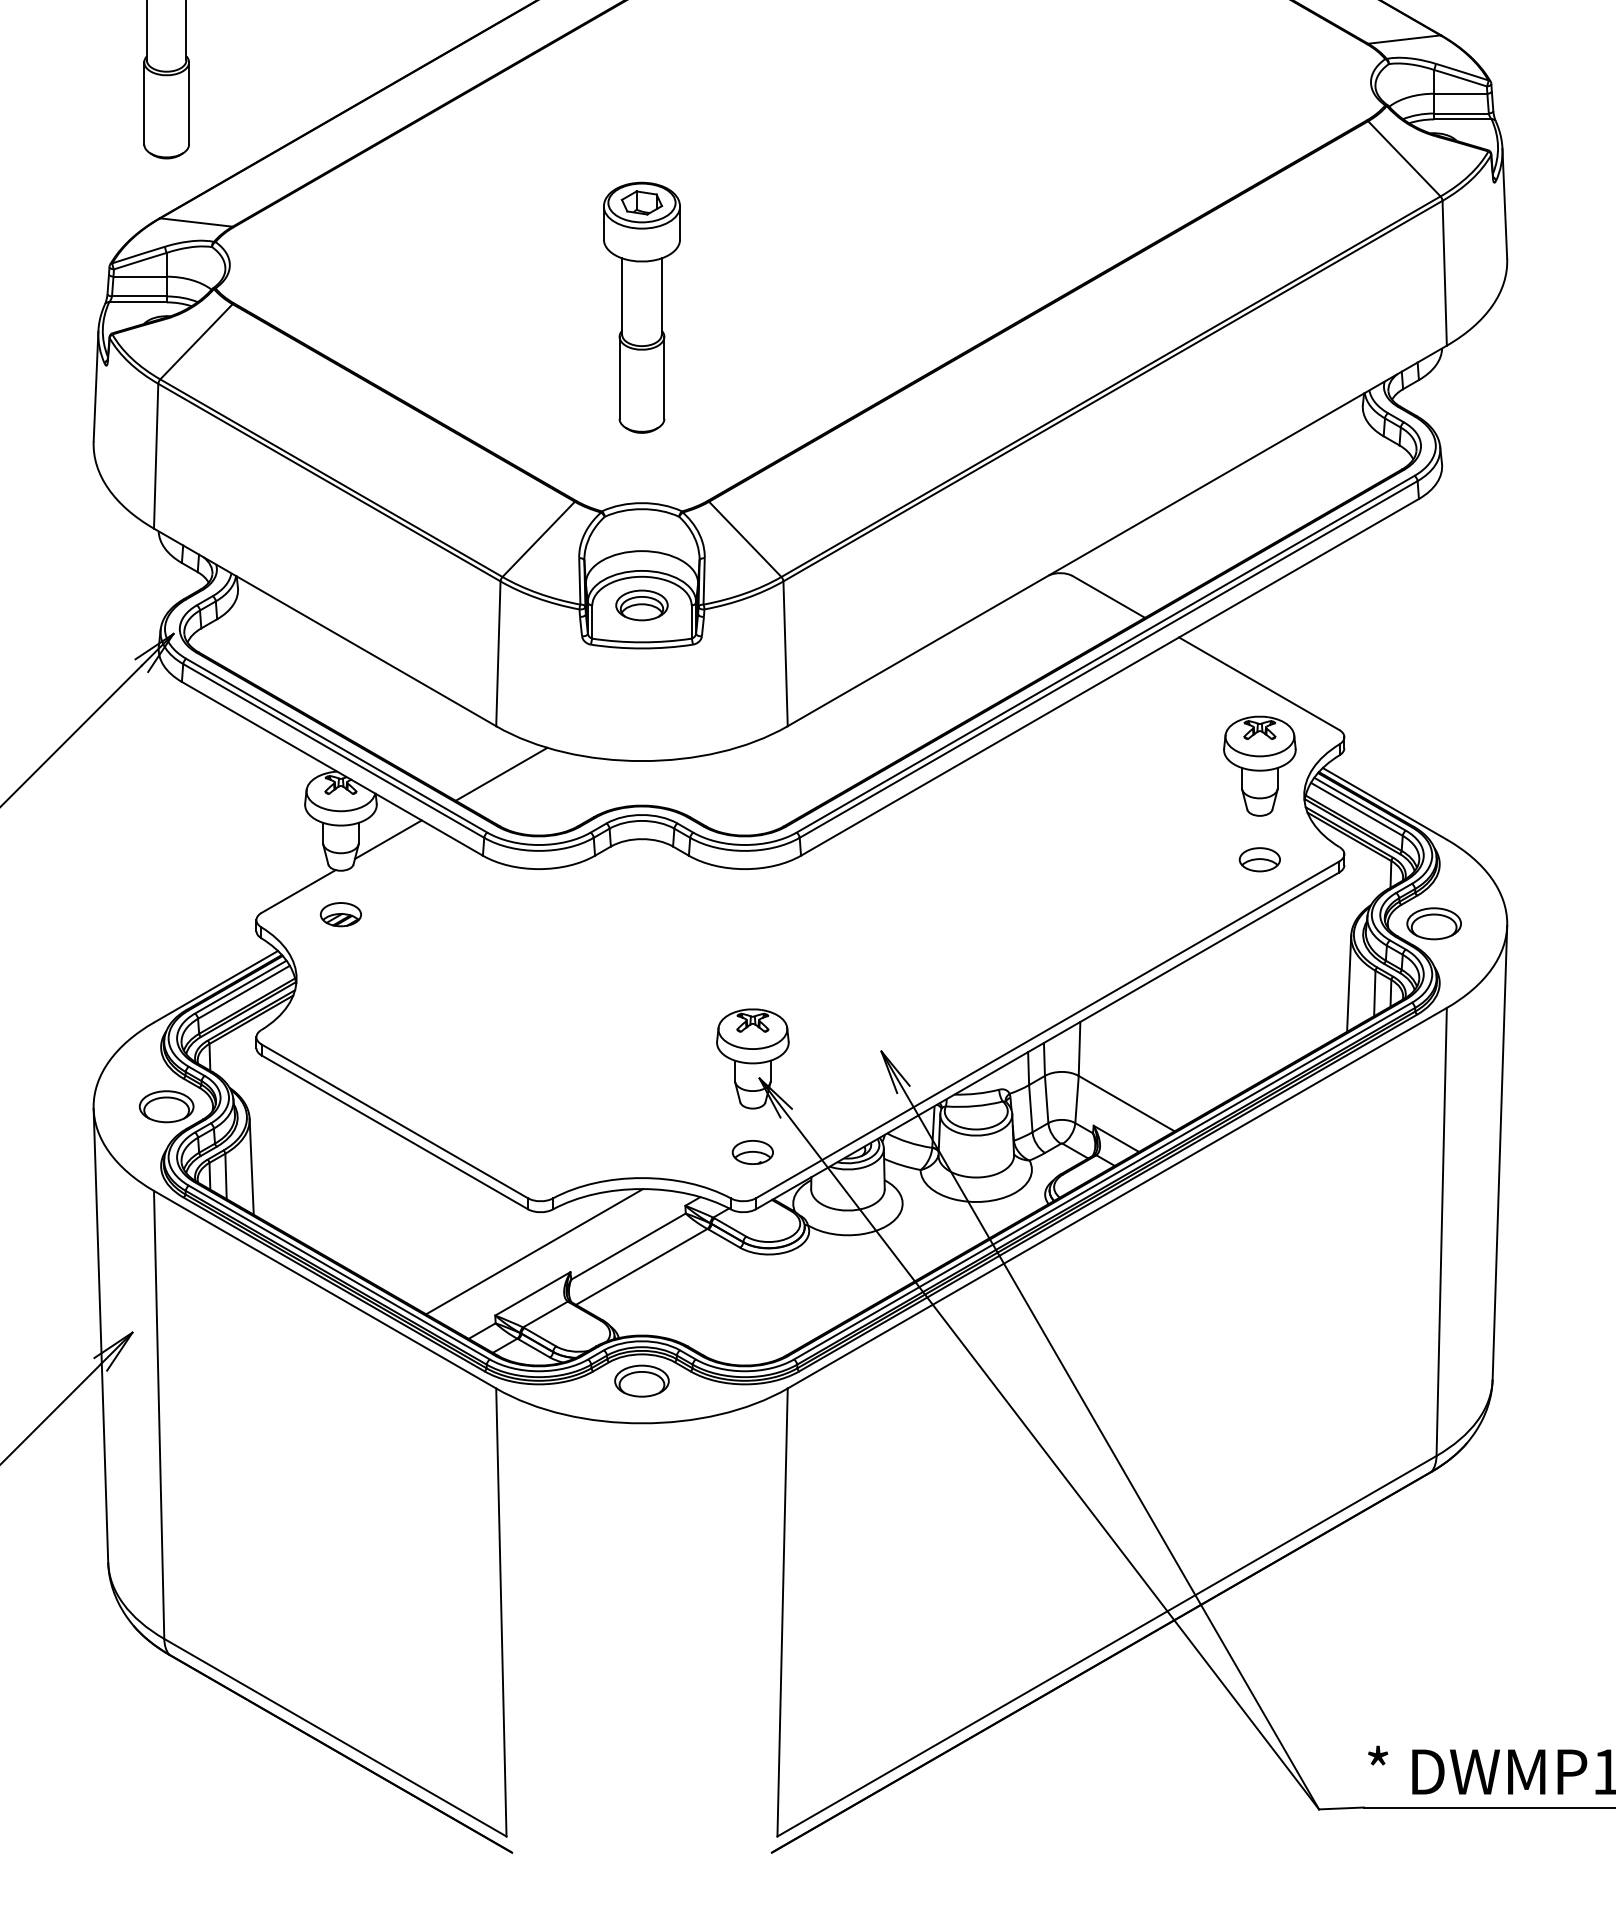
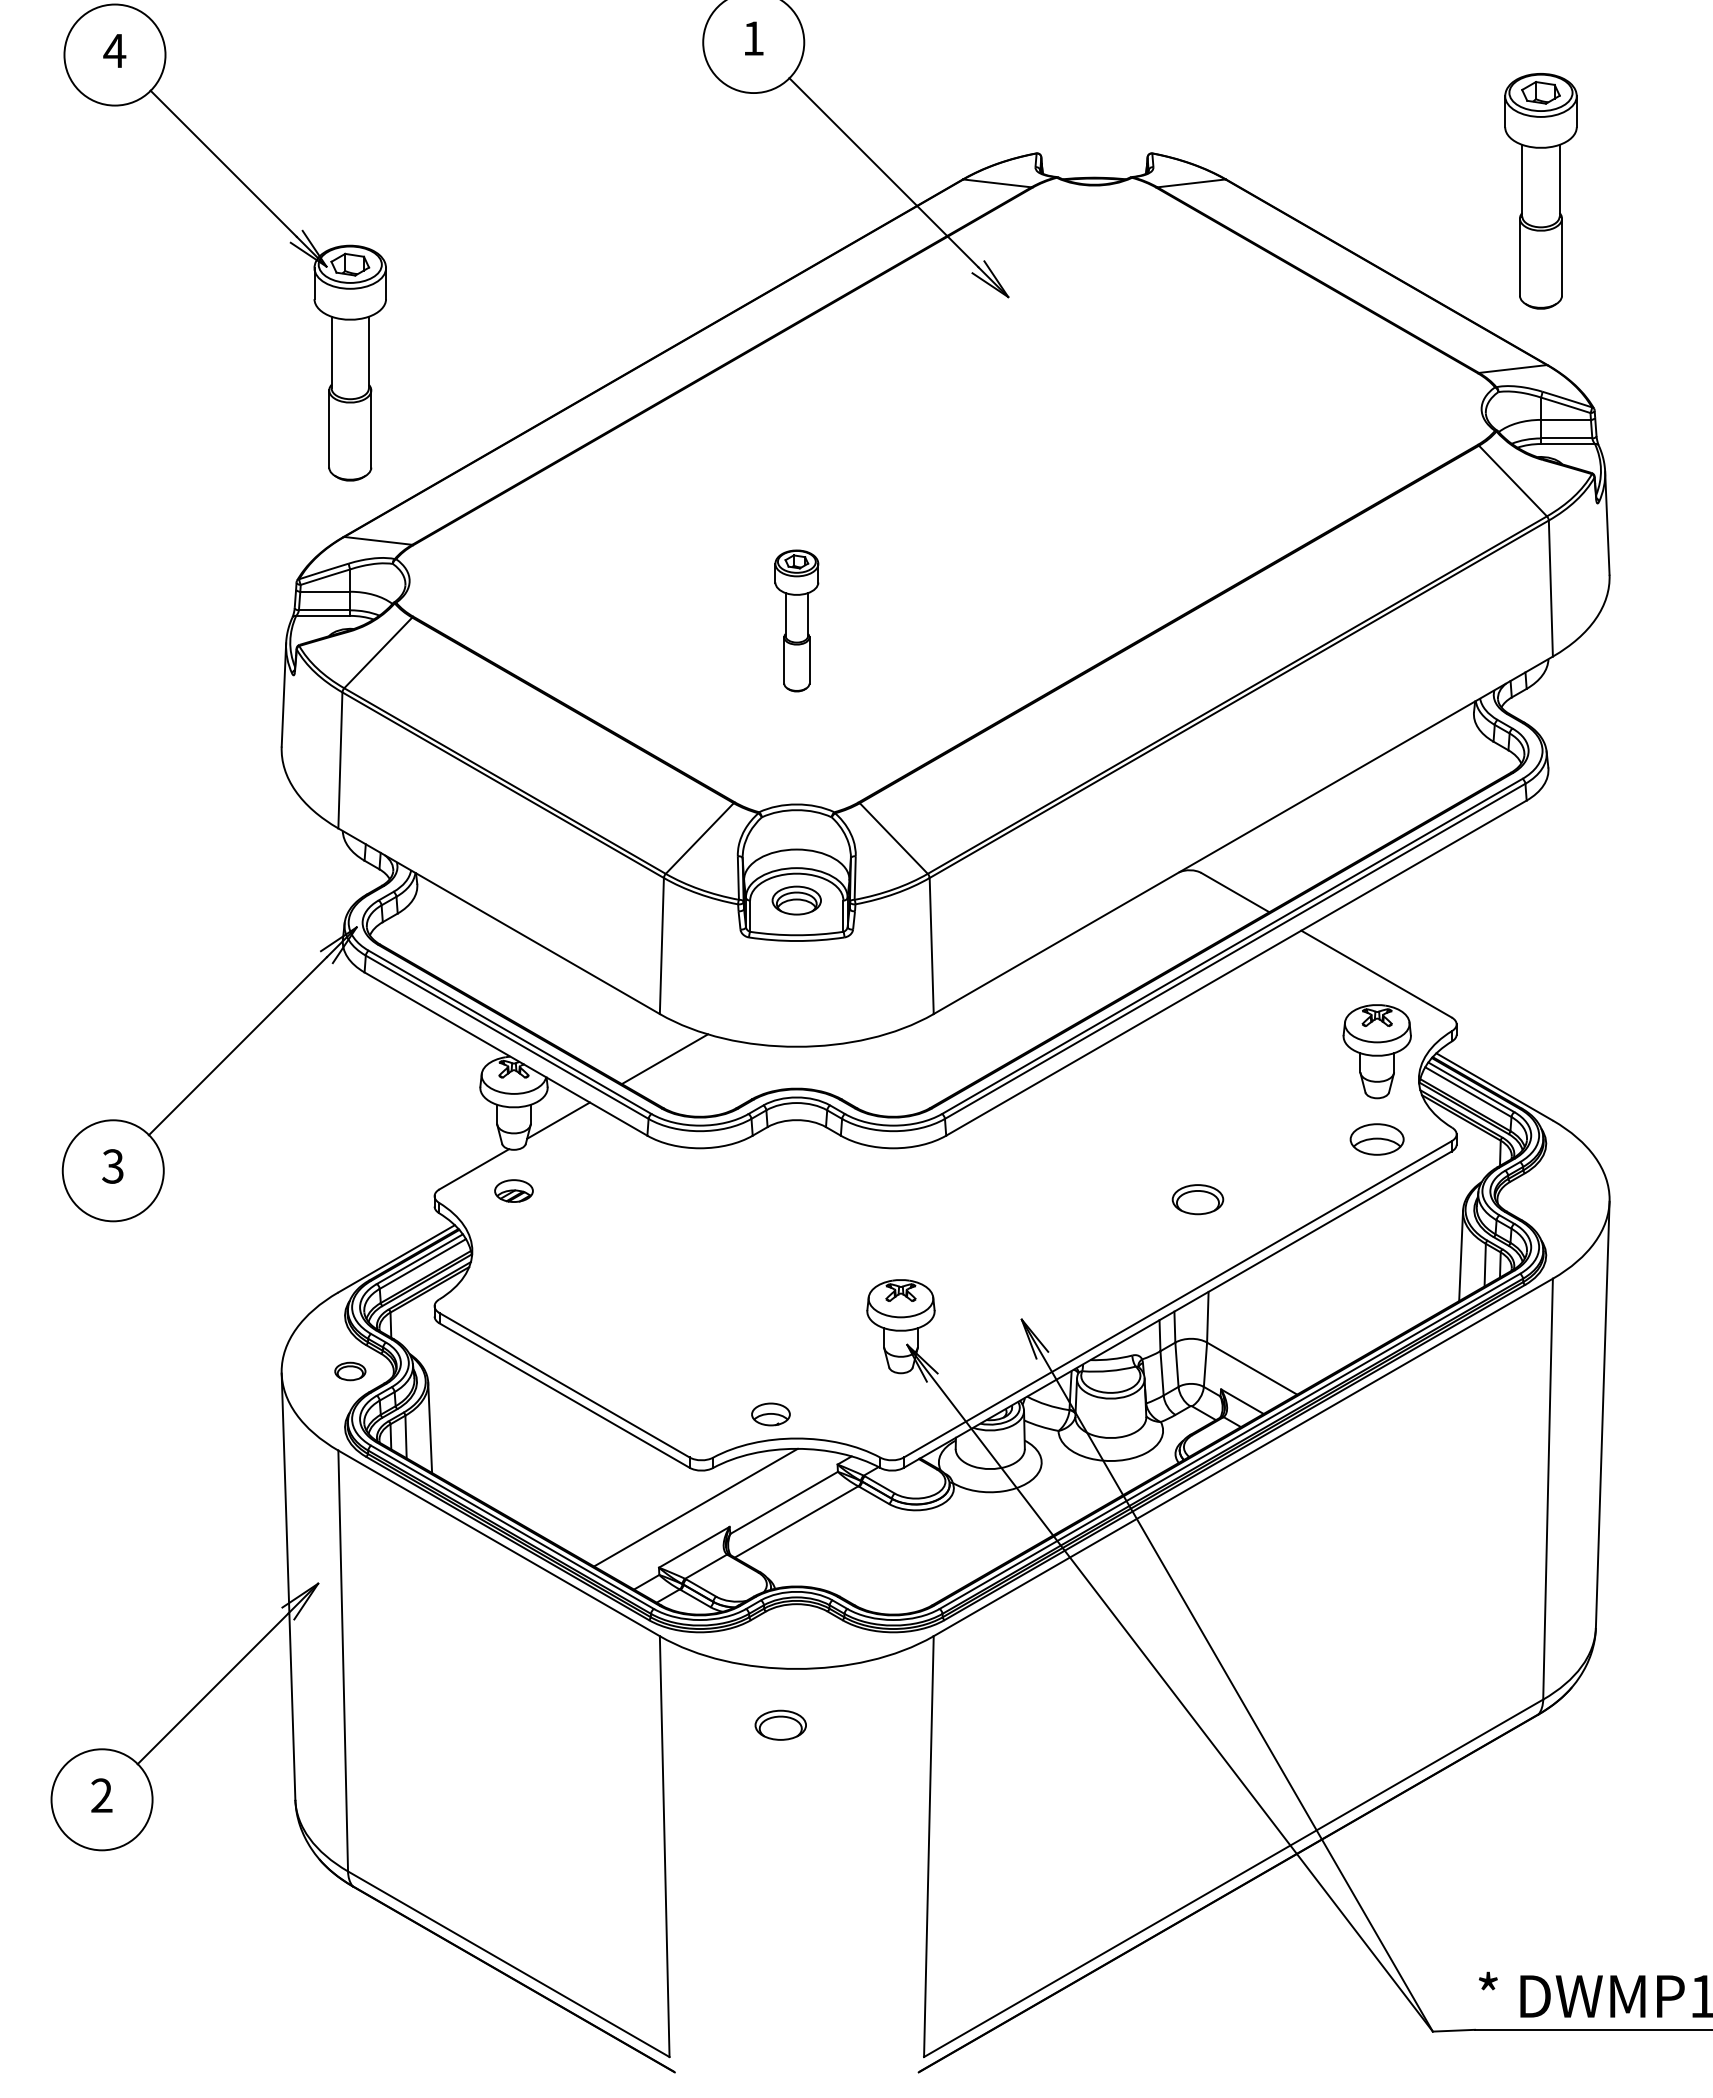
part: (641, 307) -> (796, 620), size x0.6
part: (1260, 859) -> (1377, 1139), size x1.4
part: (1433, 923) -> (1197, 1199), moved
part: (166, 1106) -> (350, 1371), size x0.6
part: (752, 1152) -> (770, 1414), moved
part: (641, 1380) -> (780, 1724), moved

